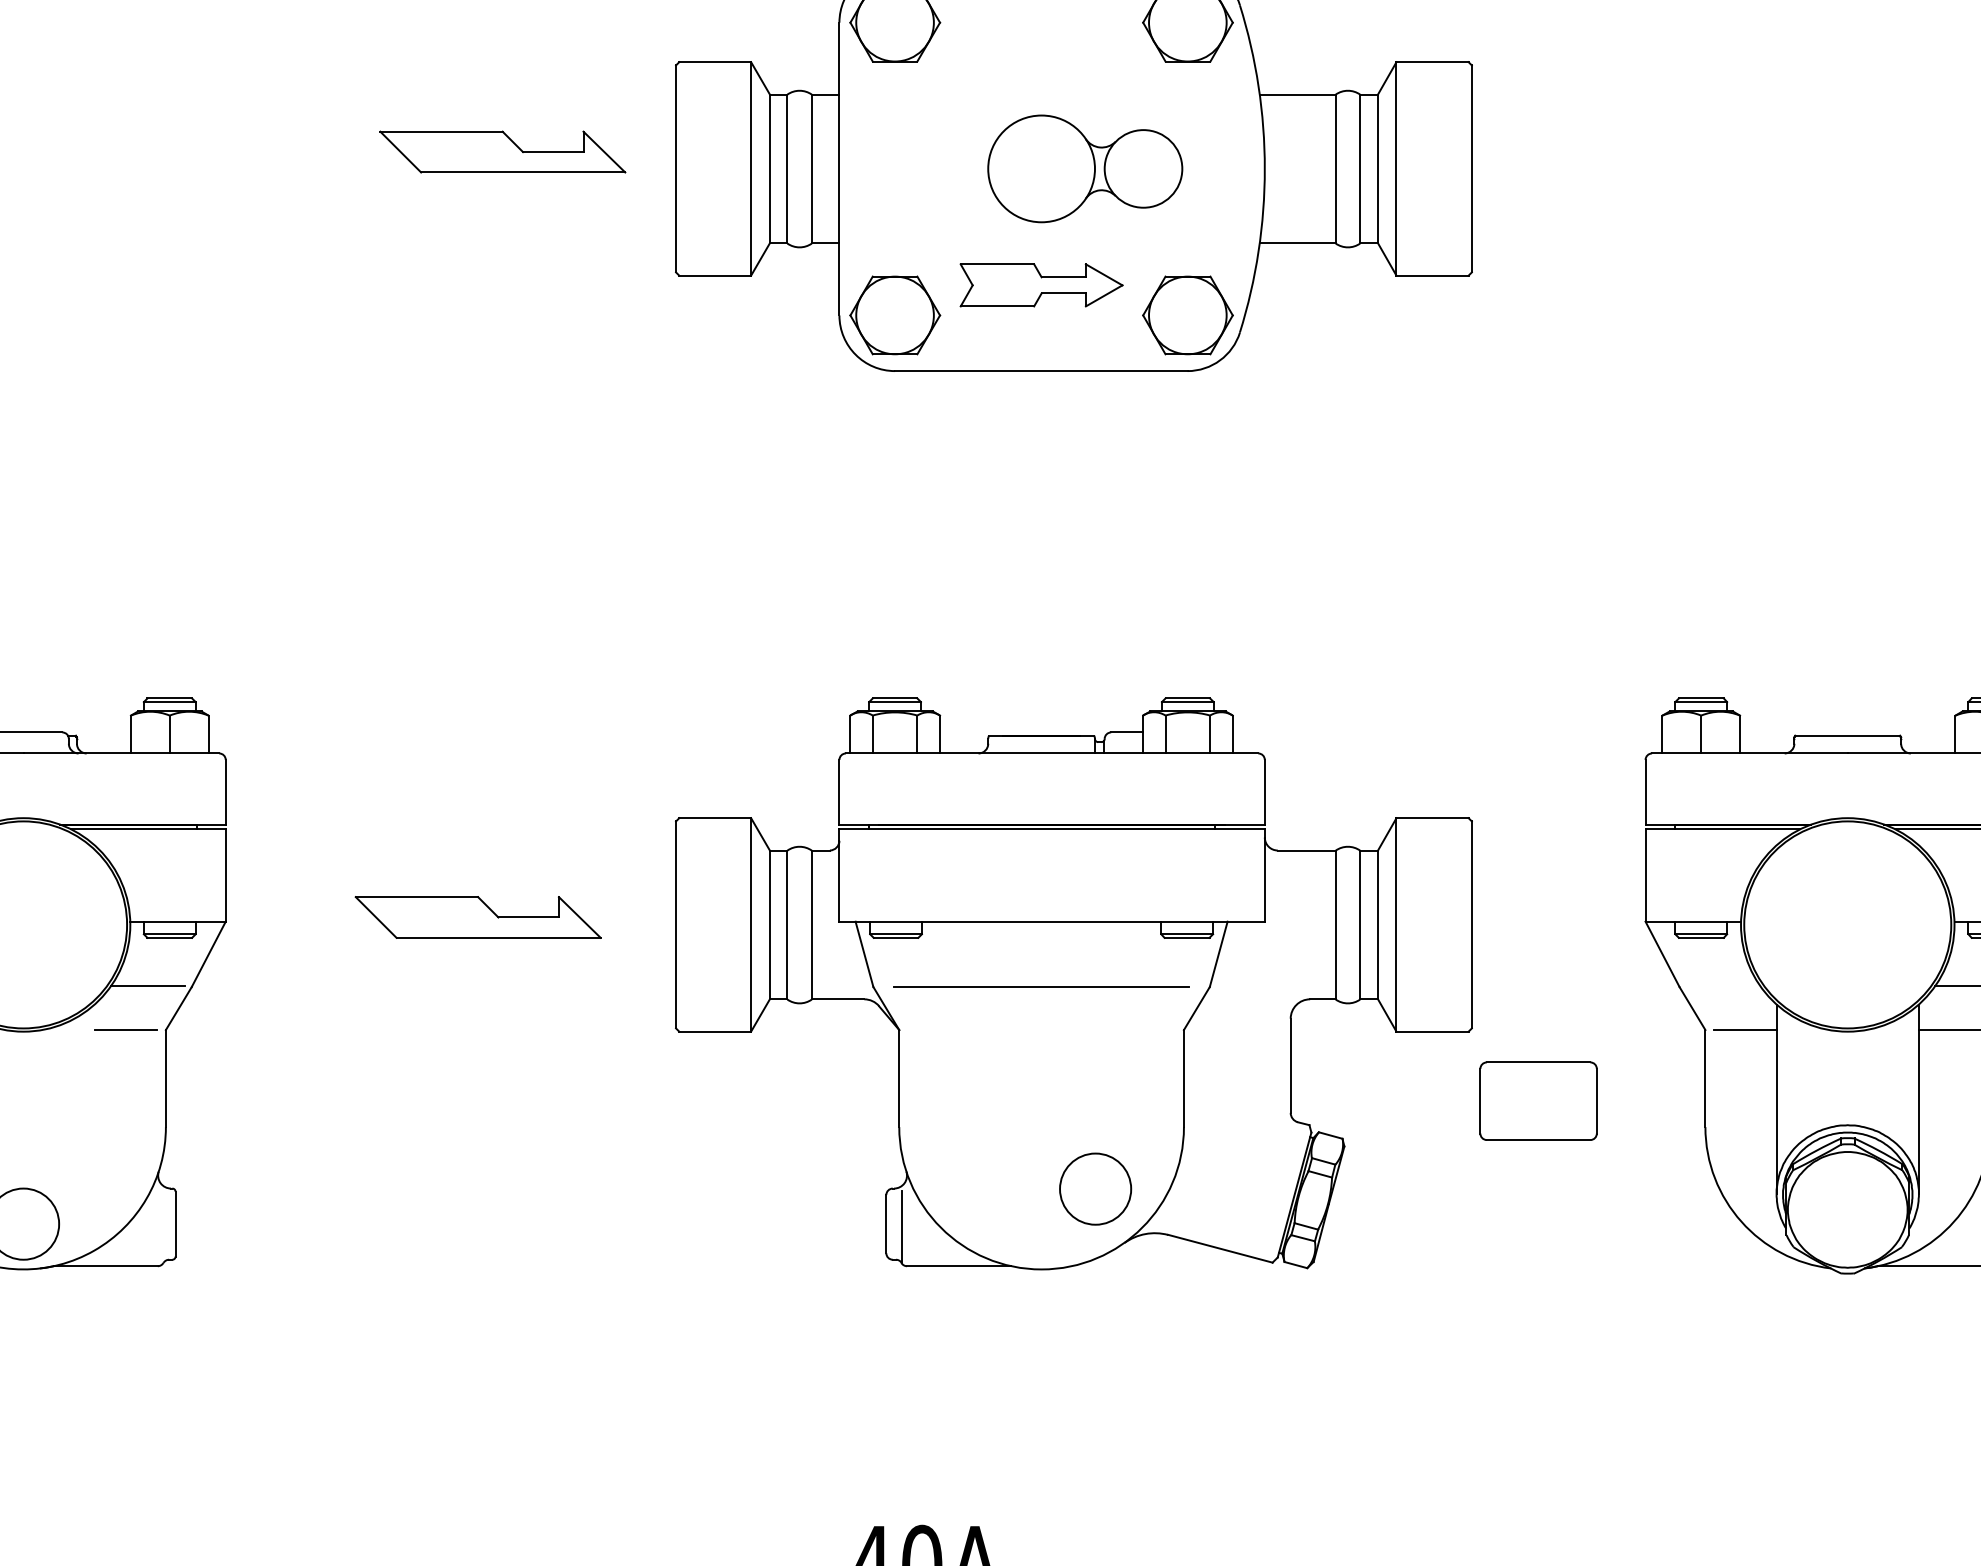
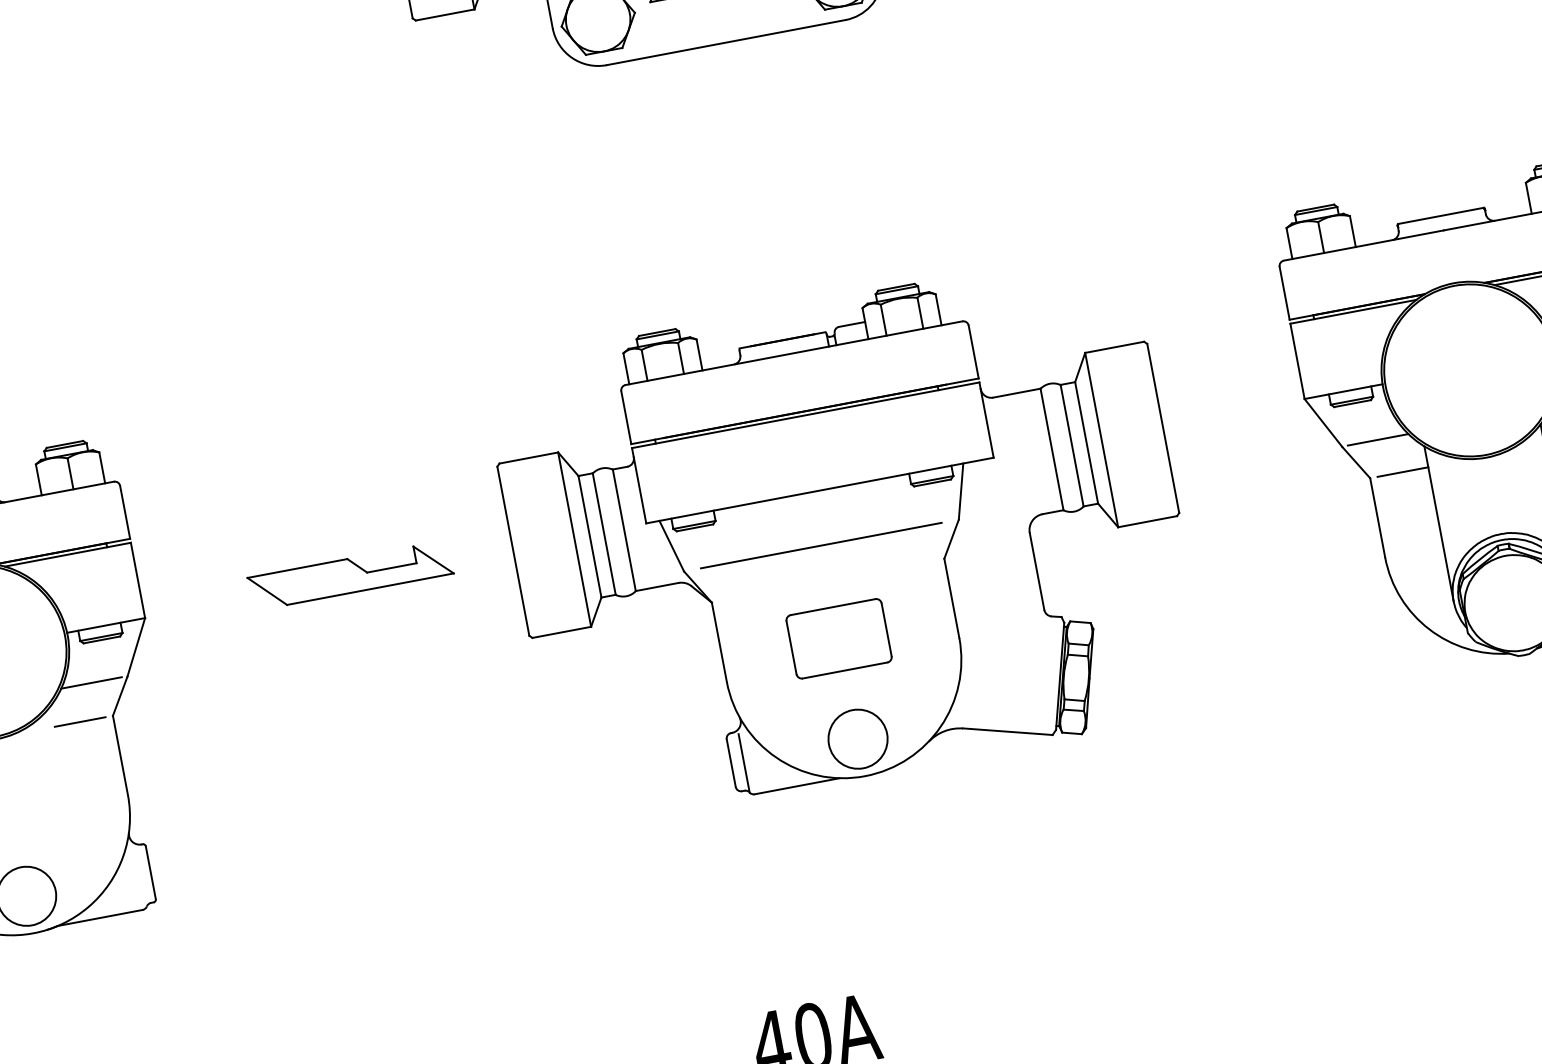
line: (1723, 986) -> (1378, 439), added
part: (1538, 1100) -> (838, 638), moved
circle: (1095, 1188) -> (857, 738), moved

